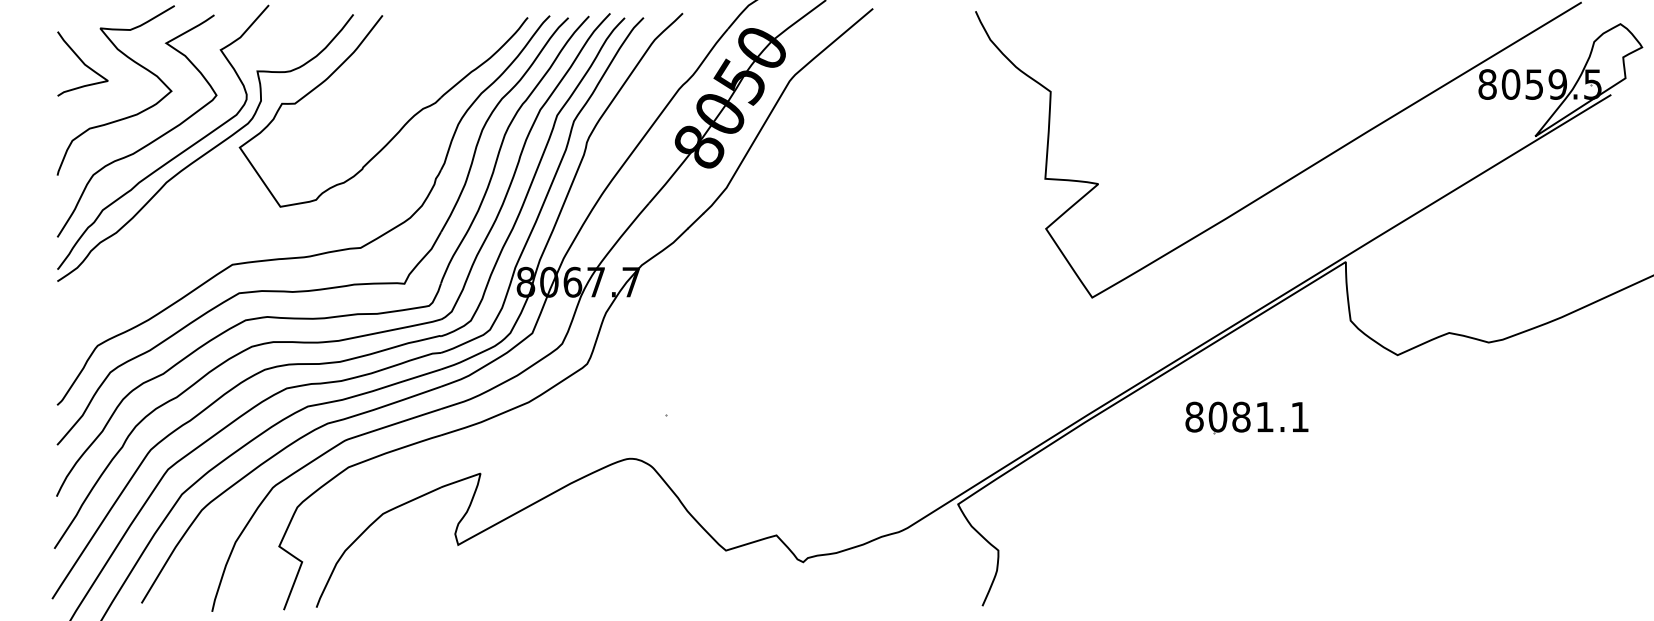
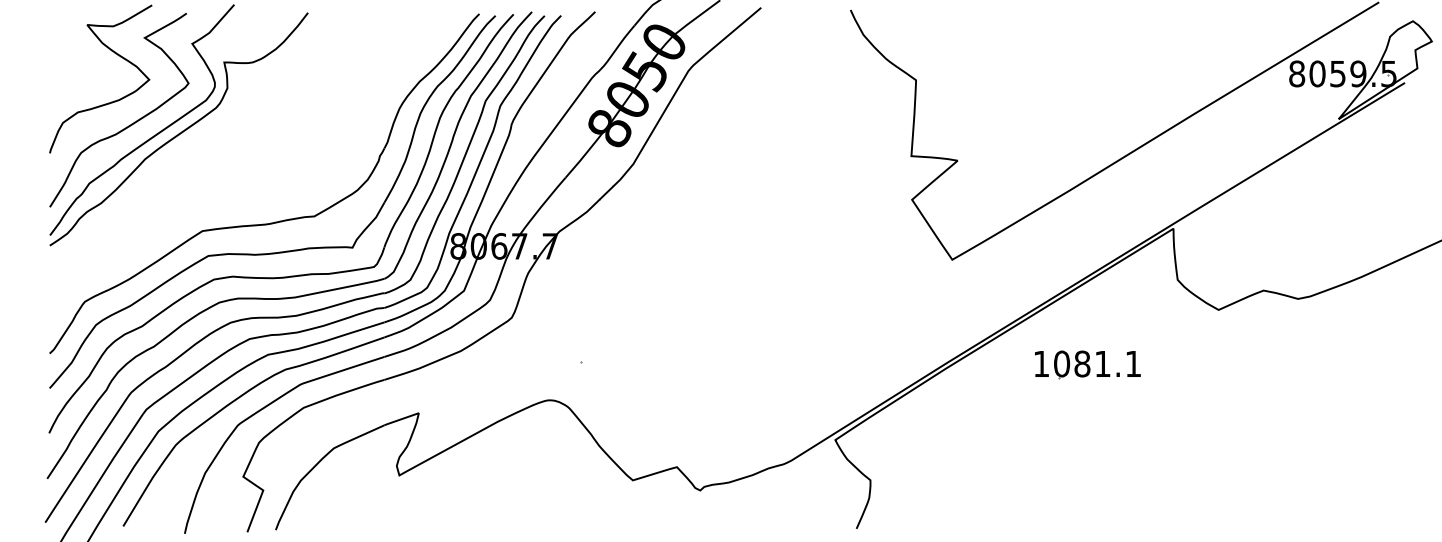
curve: (82, 63) -> (71, 55), removed
part: (400, 128) -> (349, 112), removed
text: (1194, 416) -> (1041, 363), 8081.1 -> 1081.1

